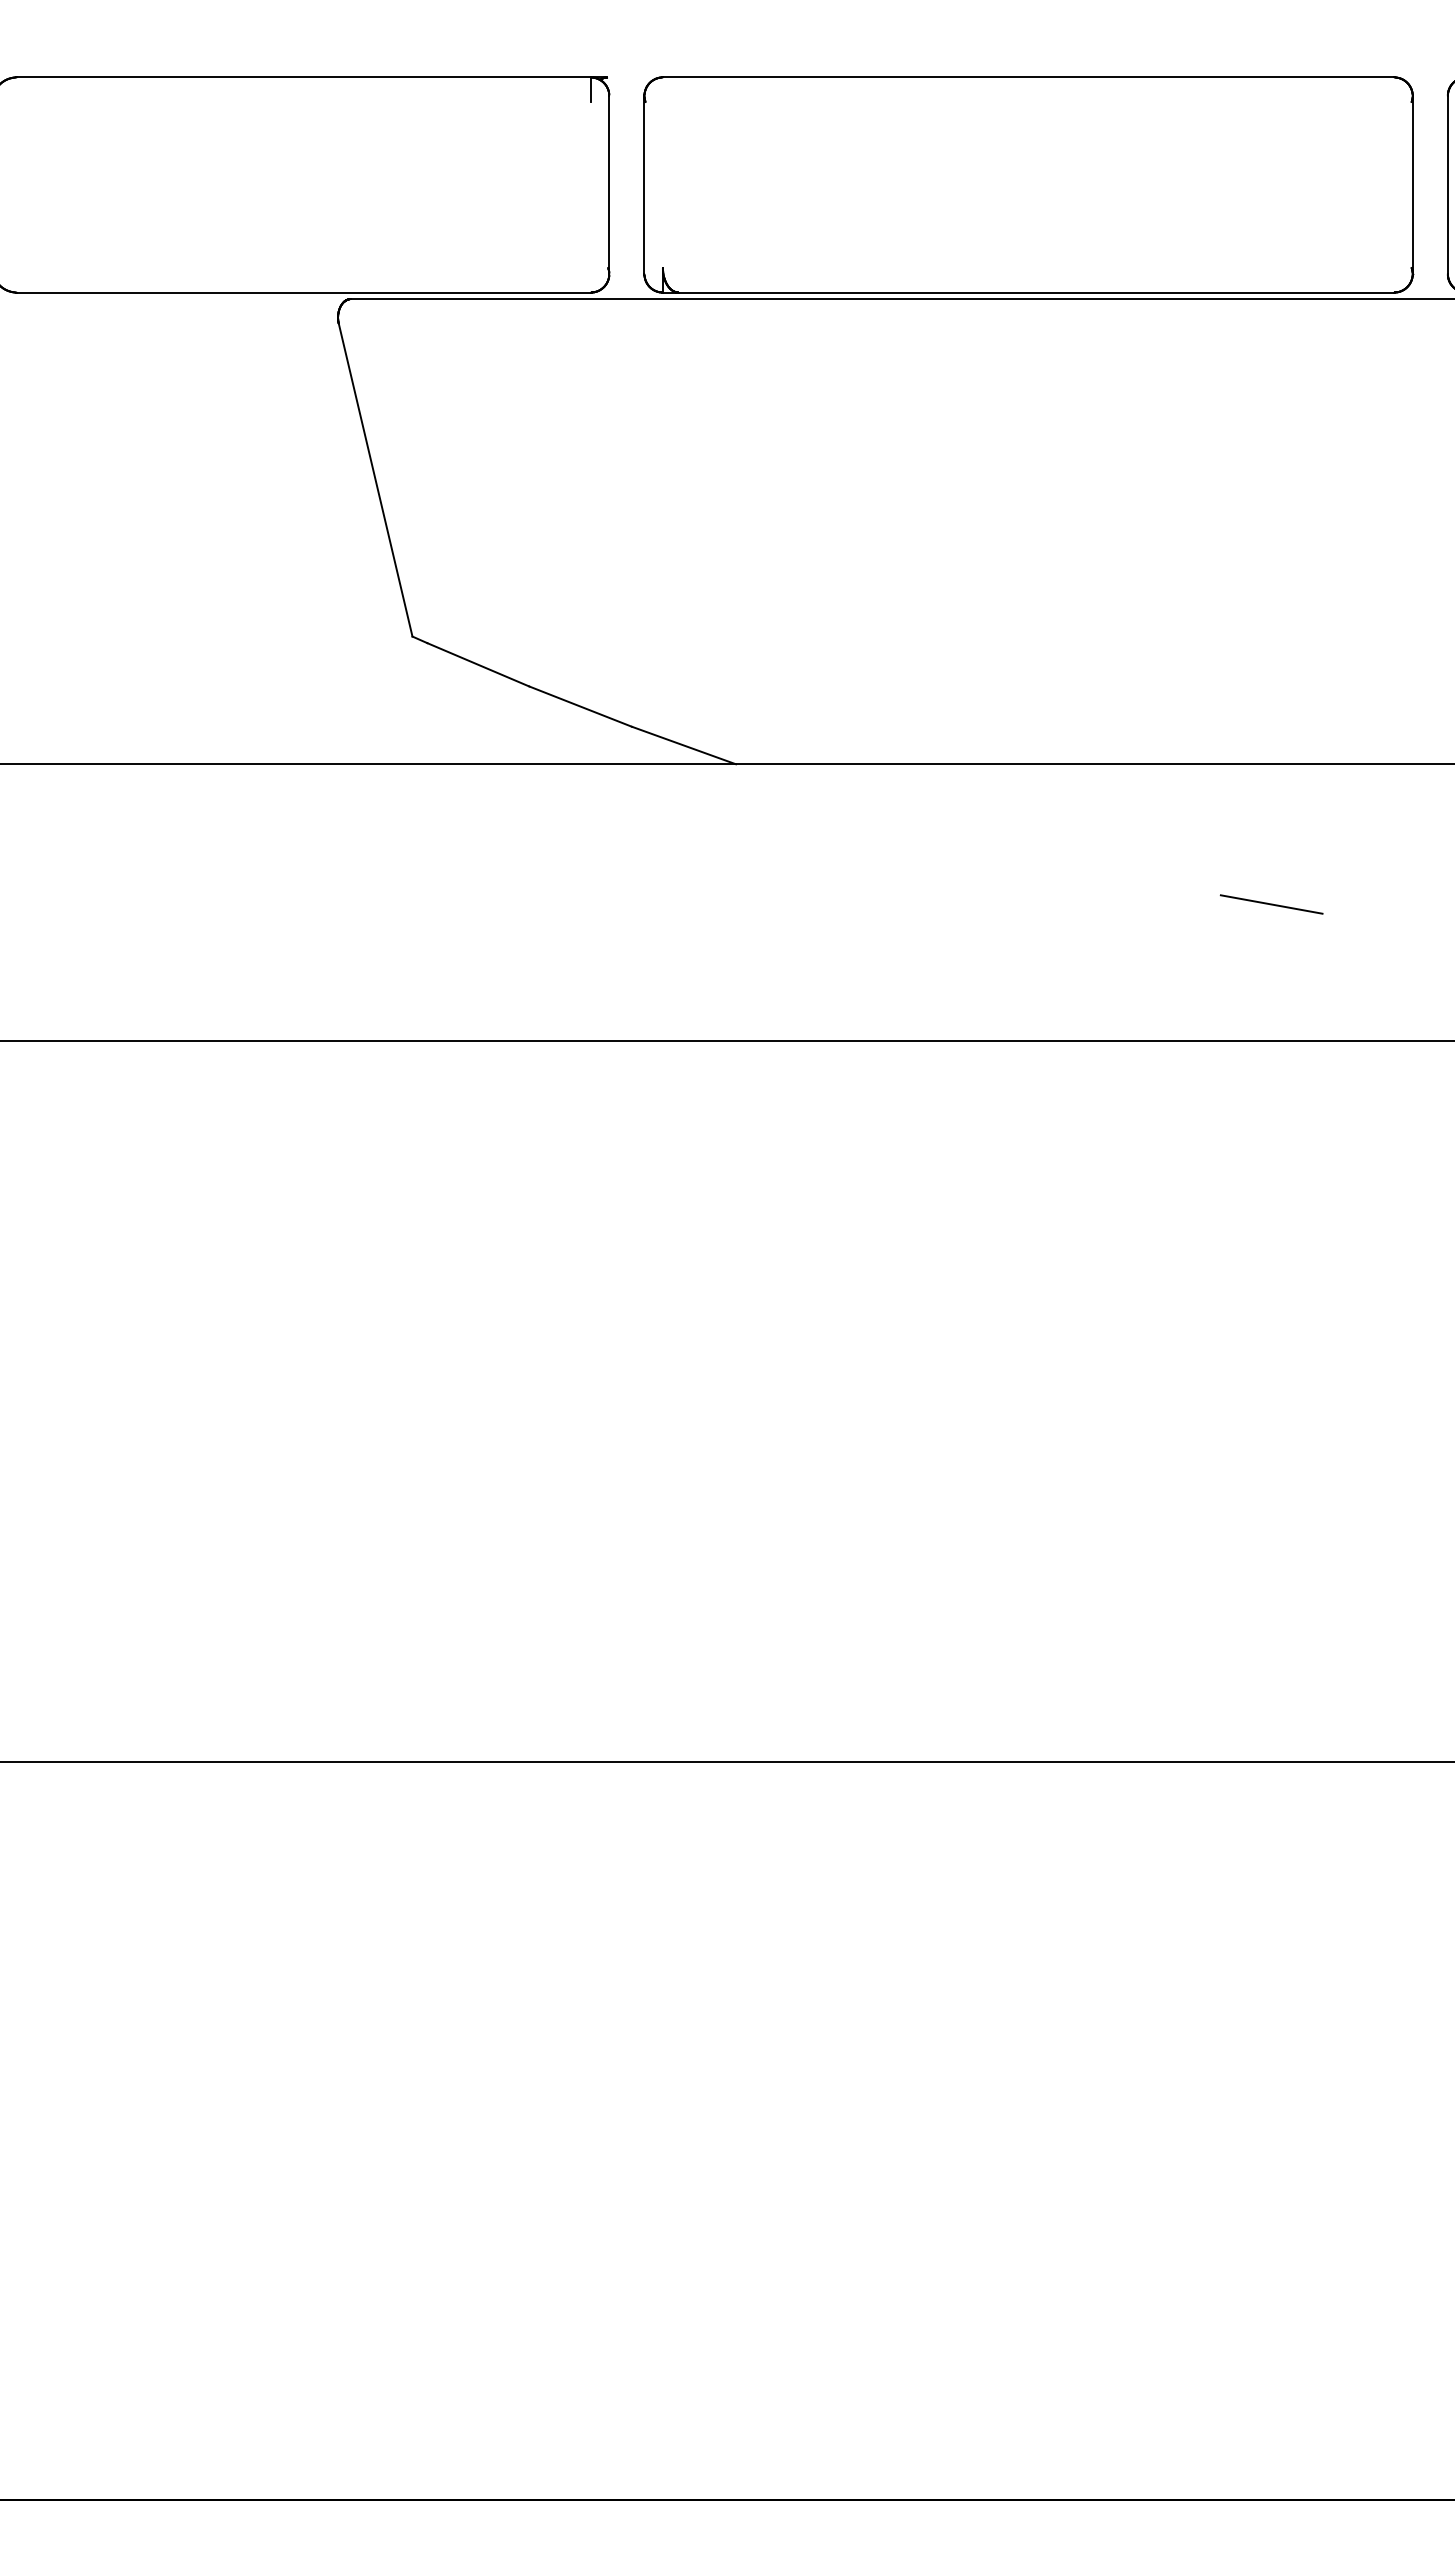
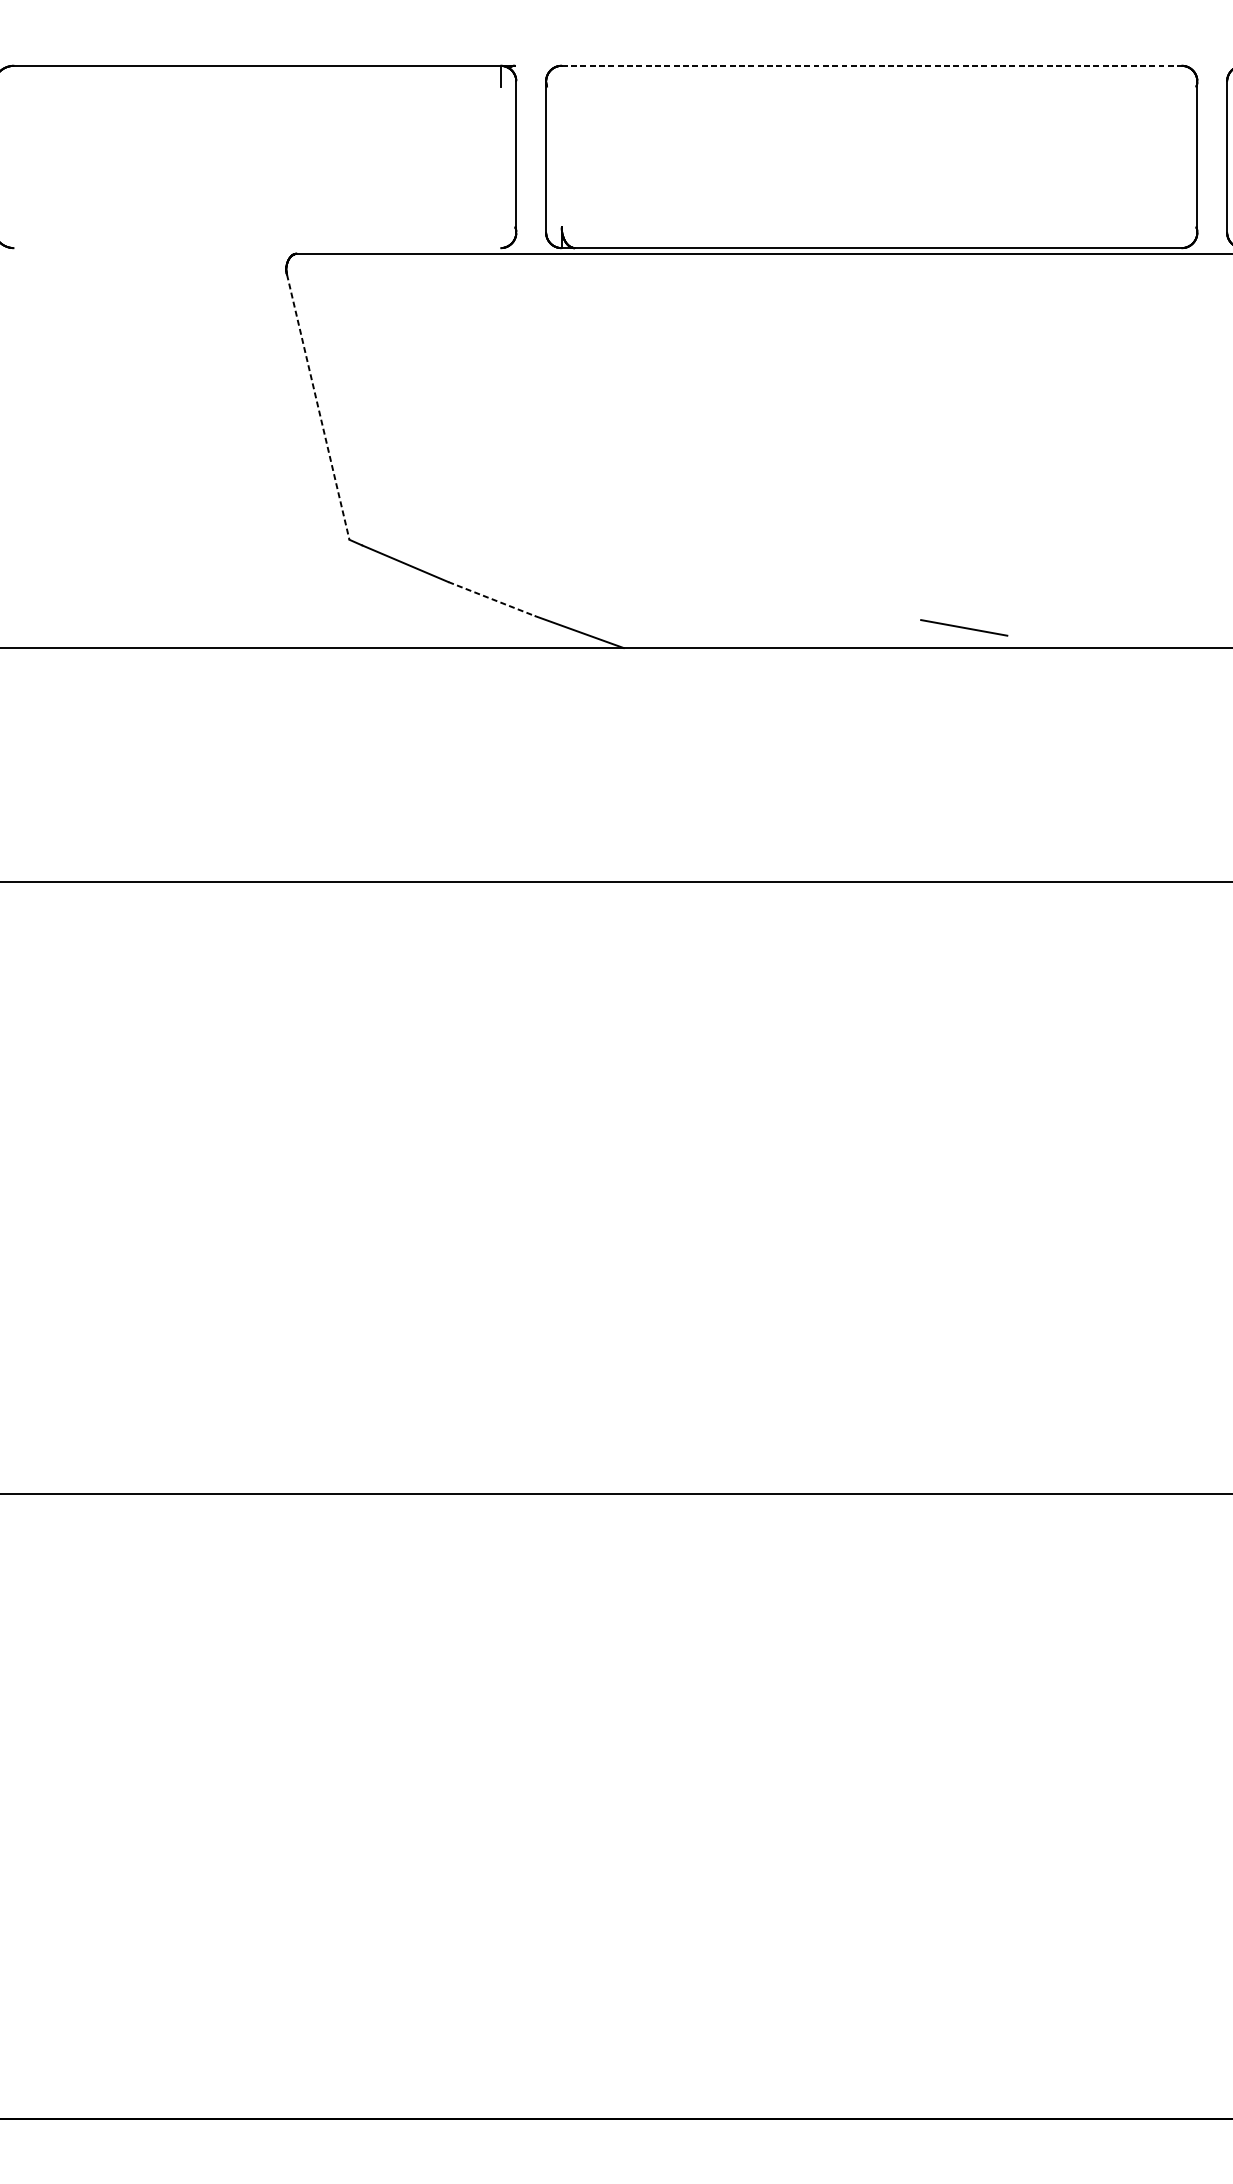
line: (1028, 77) -> (871, 65), solid -> dashed
line: (303, 292) -> (257, 248), removed
line: (375, 480) -> (318, 407), solid -> dashed
line: (581, 706) -> (492, 599), solid -> dashed
line: (1271, 904) -> (964, 627), moved

